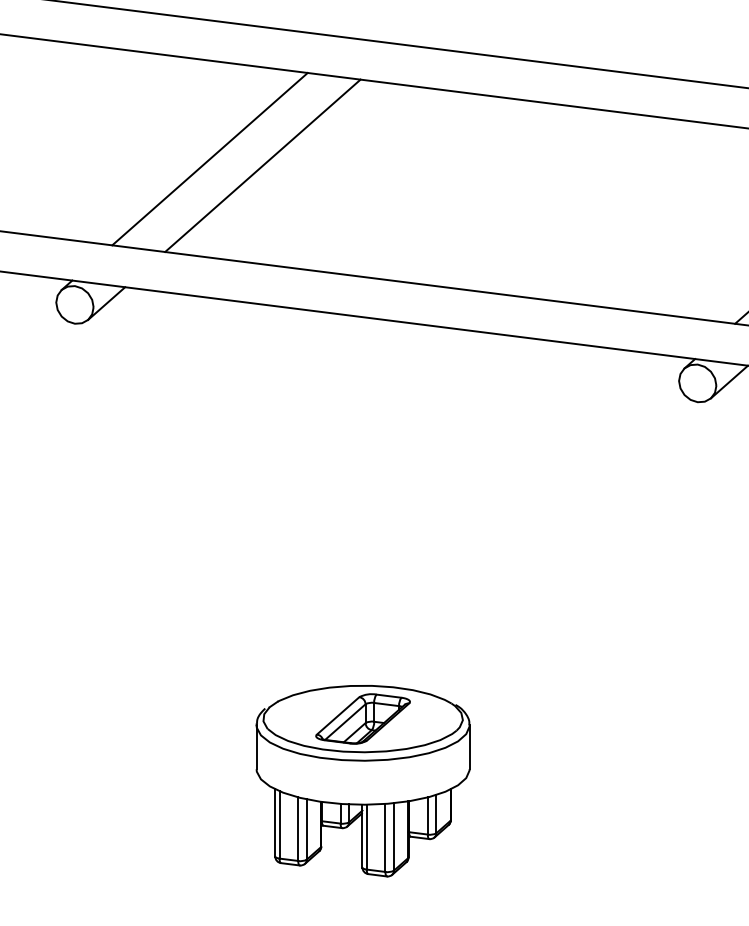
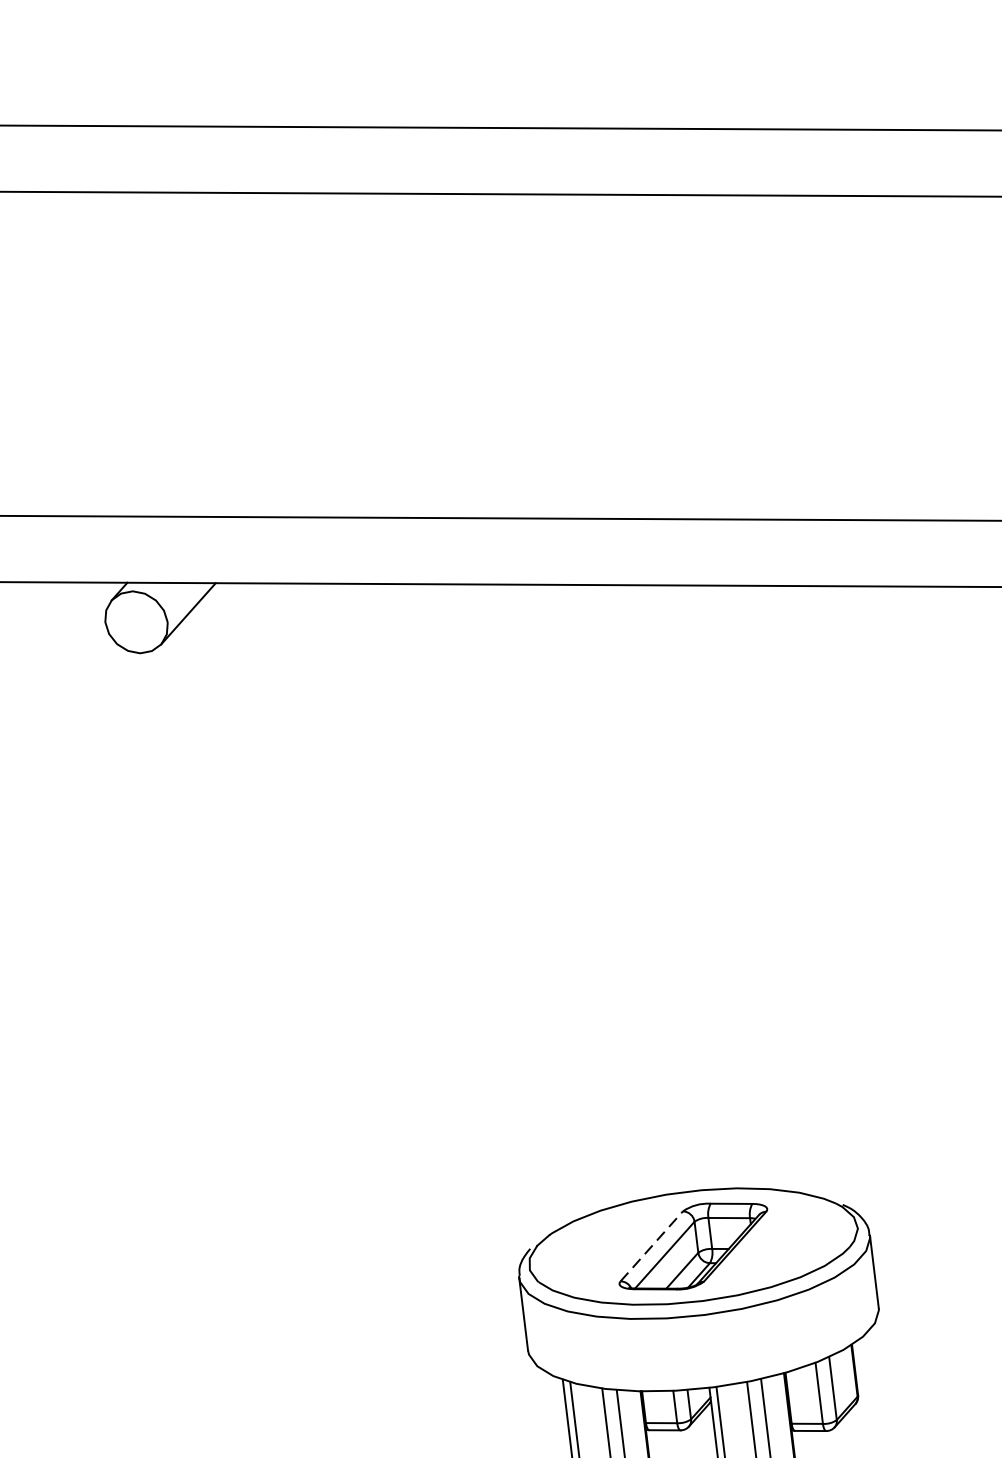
line: (209, 158) -> (328, 354), removed
line: (262, 165) -> (417, 355), removed
line: (338, 715) -> (652, 1245), solid -> dashed

